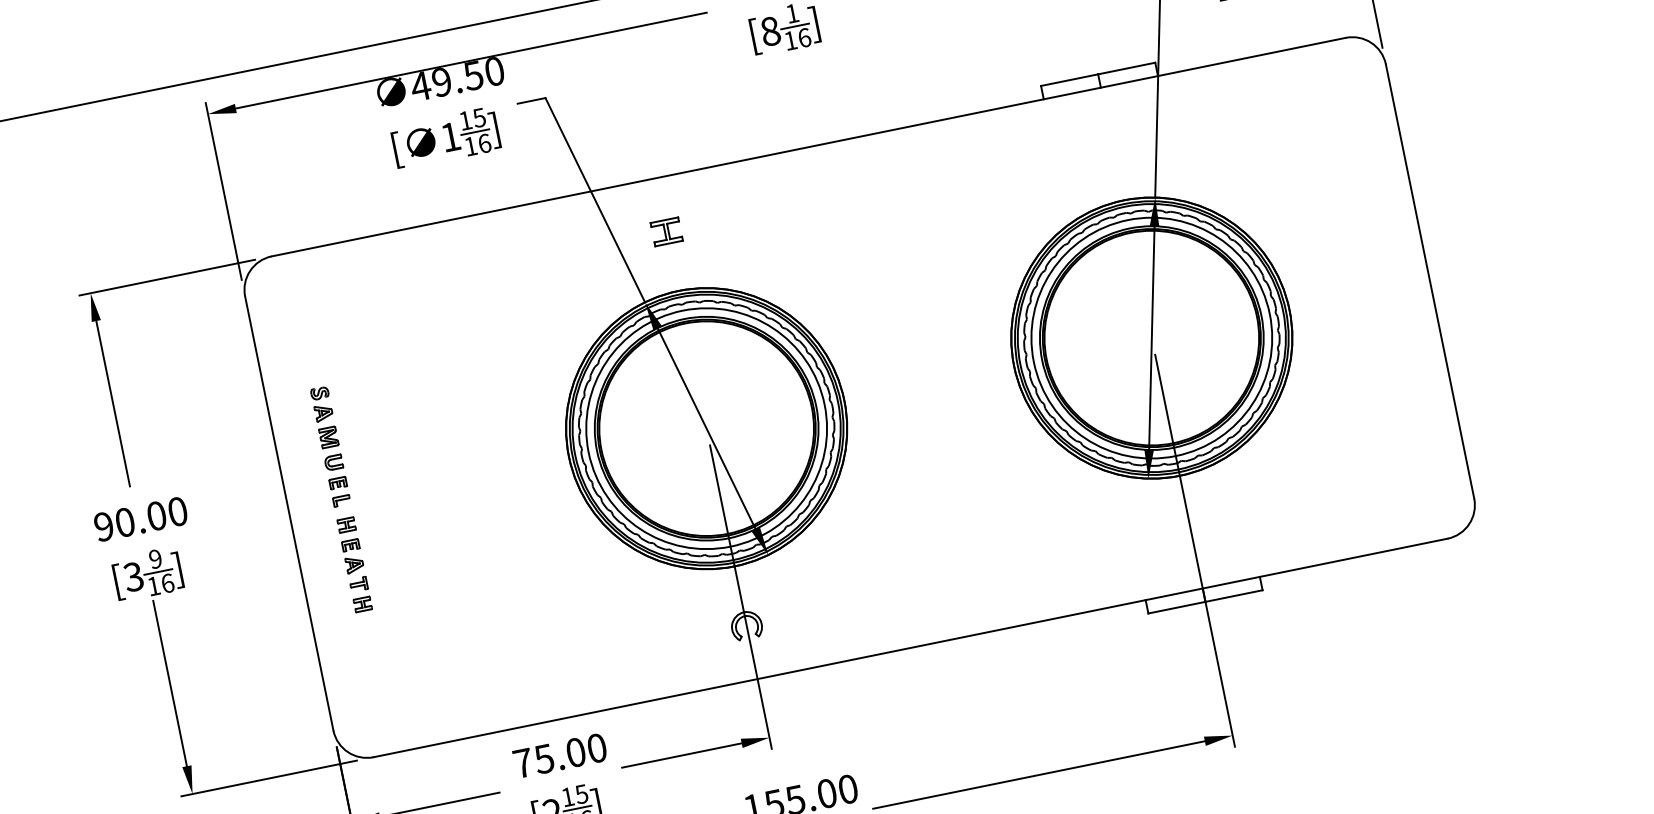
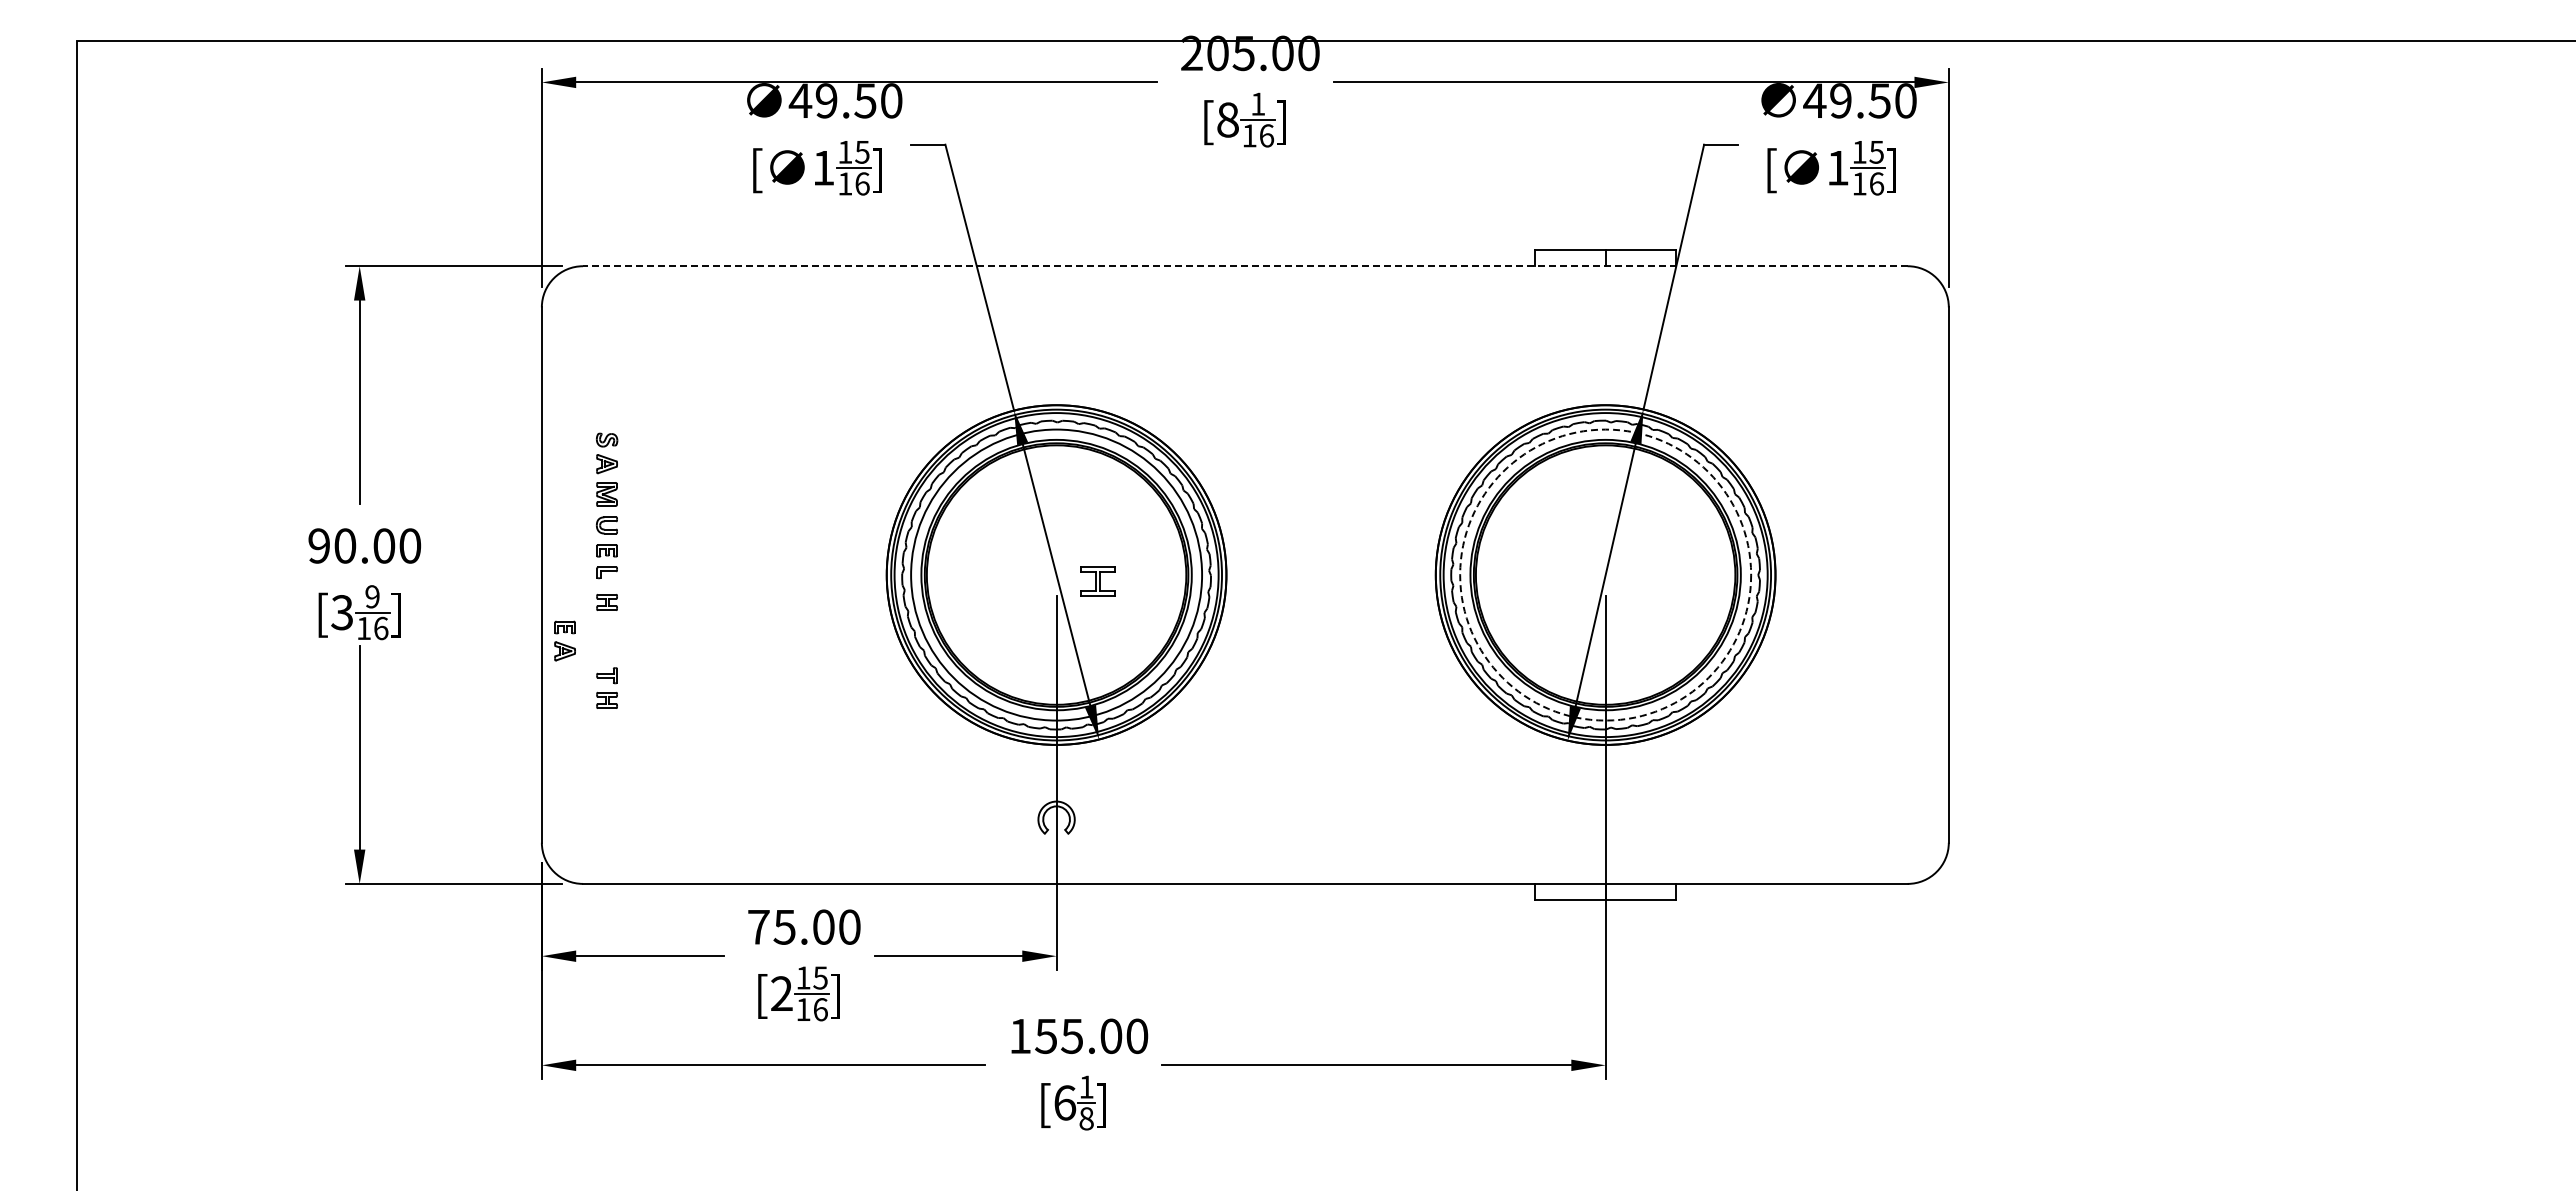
line: (808, 147) -> (1244, 266), solid -> dashed
part: (666, 232) -> (1097, 581), moved
circle: (1151, 337) -> (1605, 574), solid -> dashed
part: (352, 555) -> (564, 640), moved

